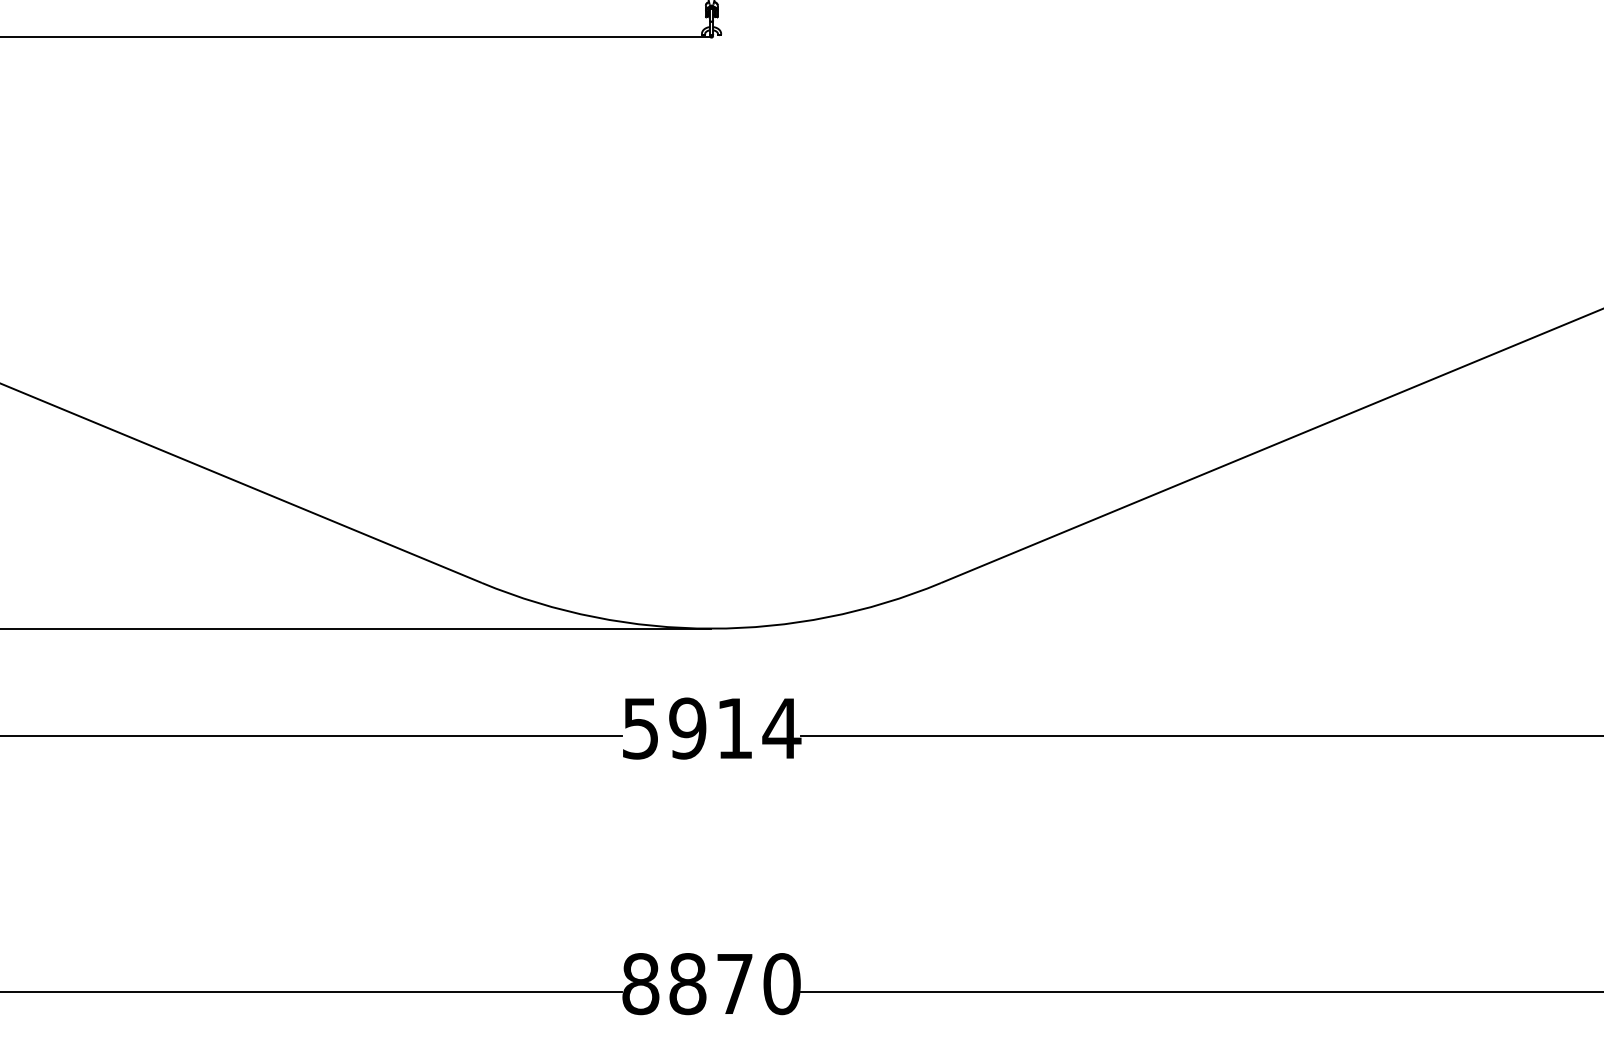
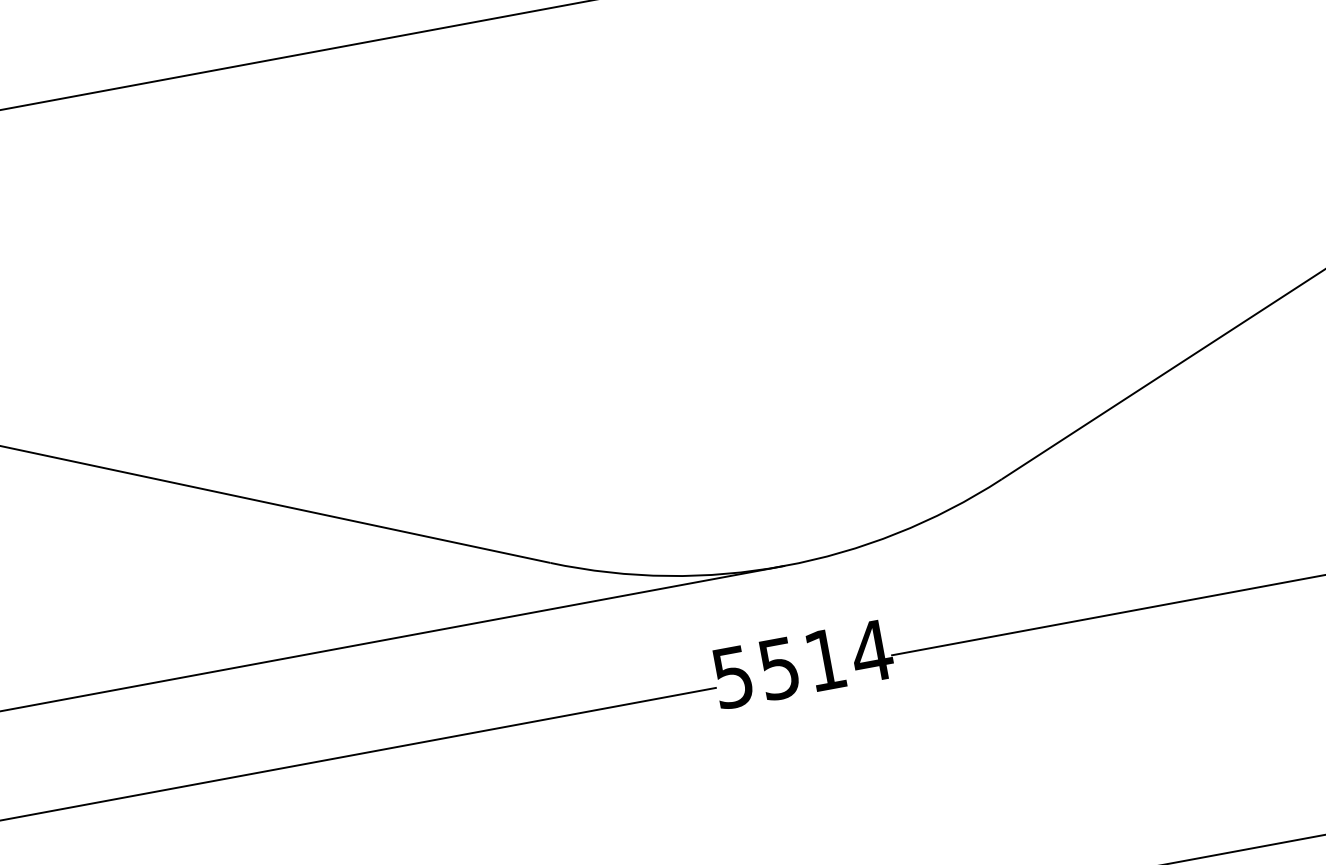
text: (687, 728) -> (778, 668), 5914 -> 5514

